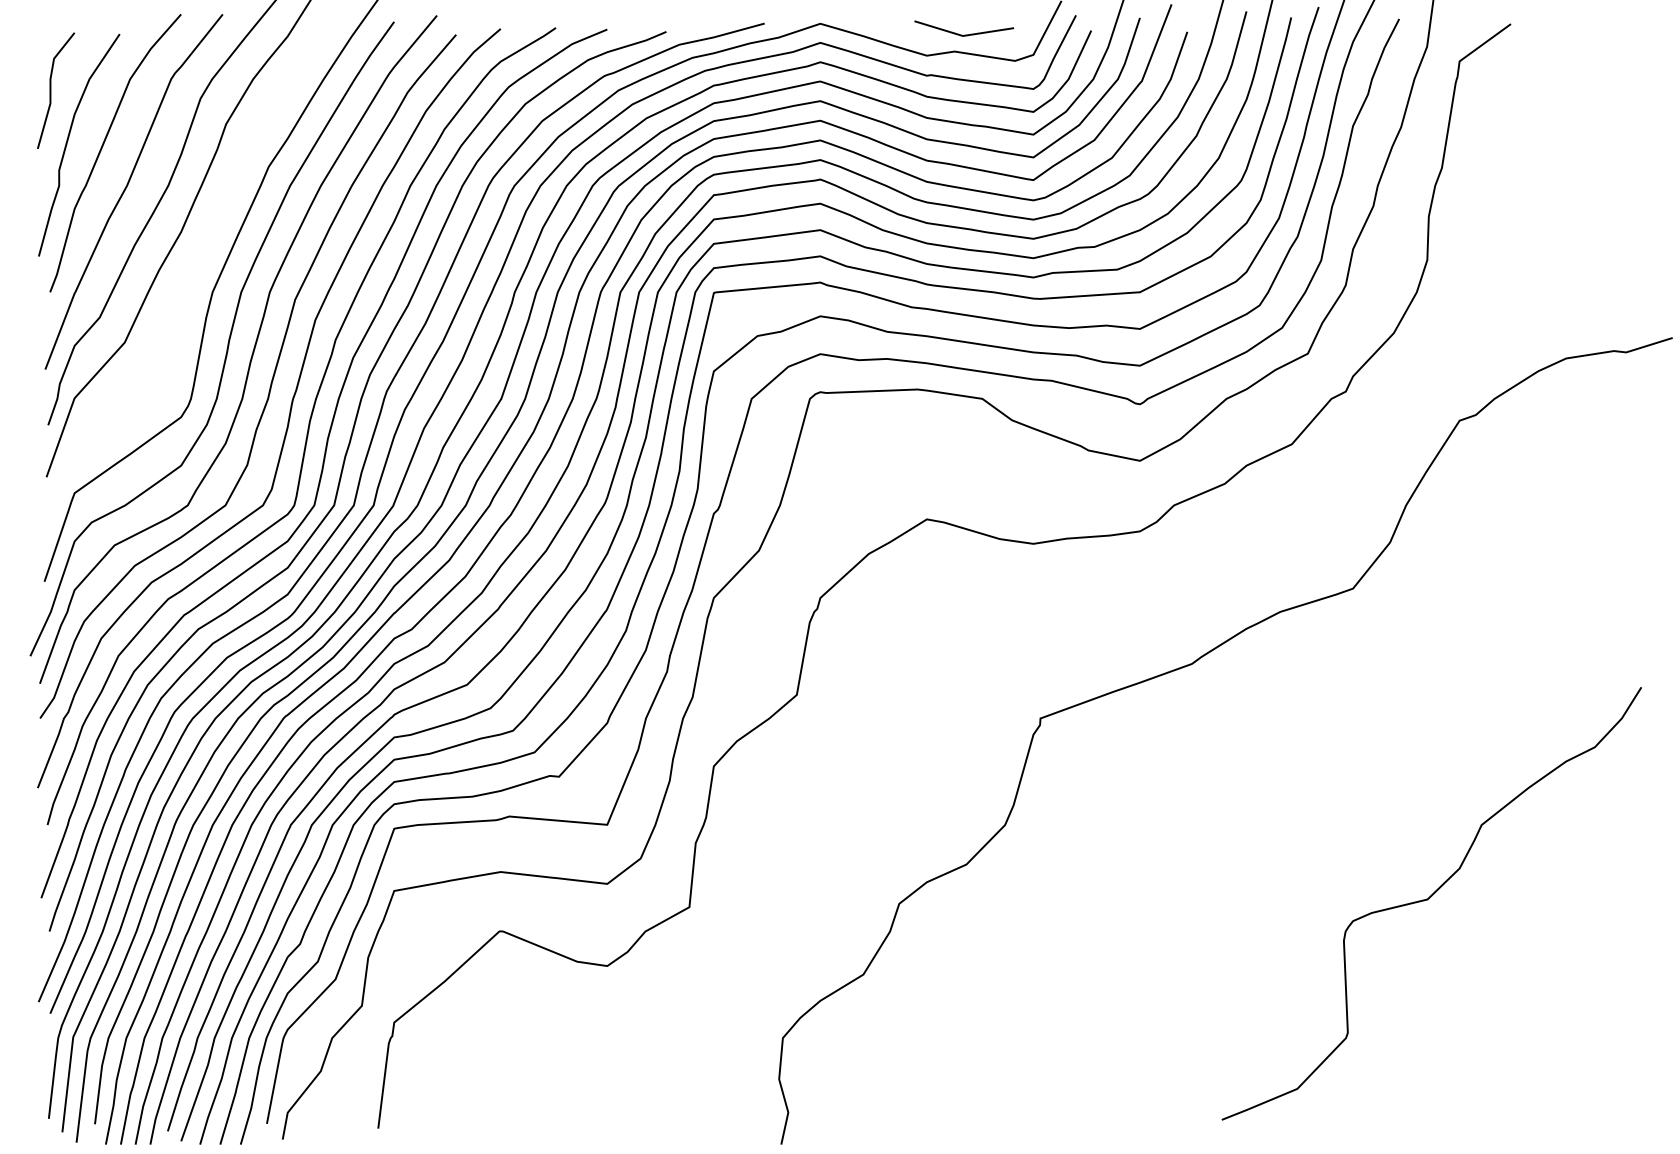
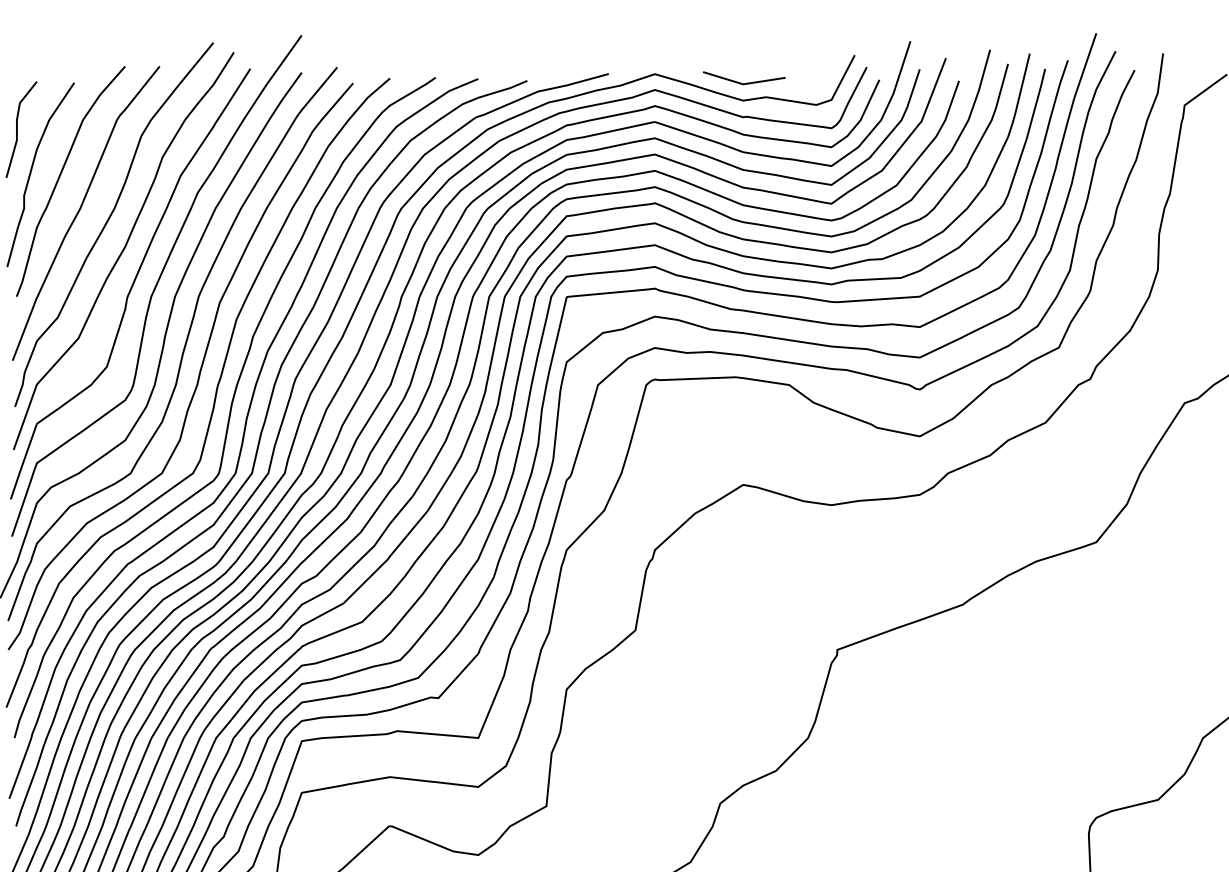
line: (964, 34) -> (744, 83), moved
curve: (189, 277) -> (132, 284), added

